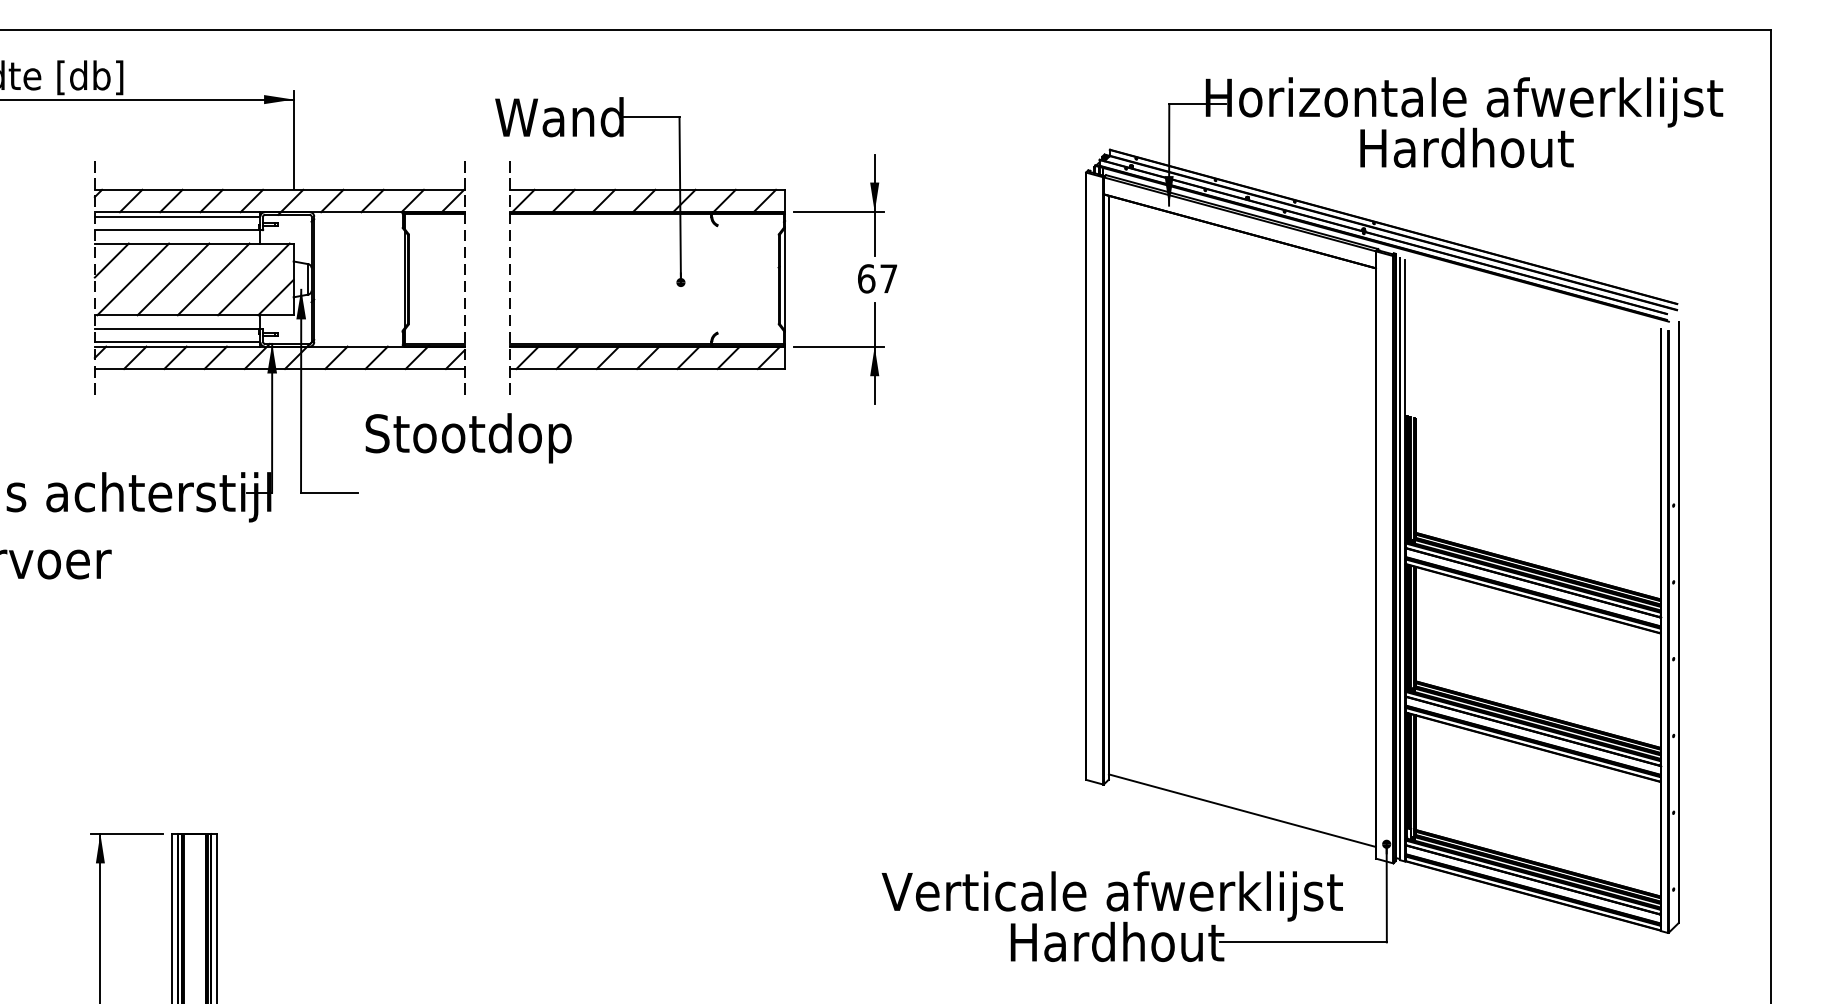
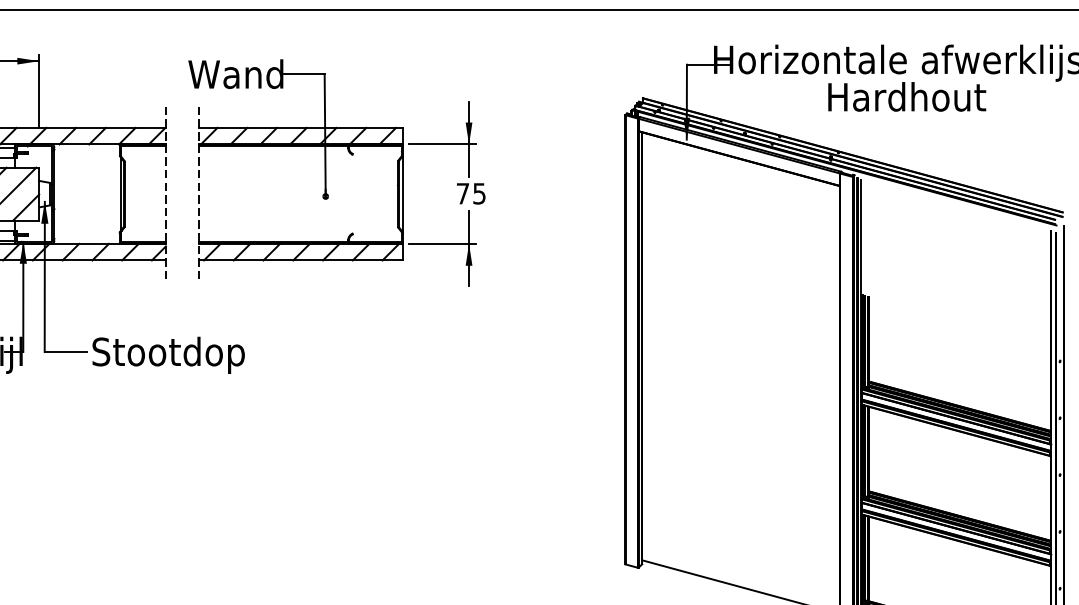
text: (877, 278) -> (471, 193), 67 -> 75
text: (468, 438) -> (168, 355), moved

